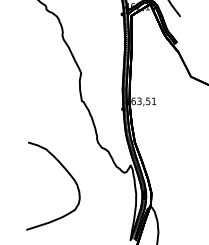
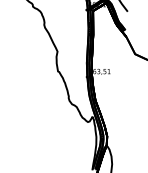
curve: (67, 173) -> (47, 122), removed

